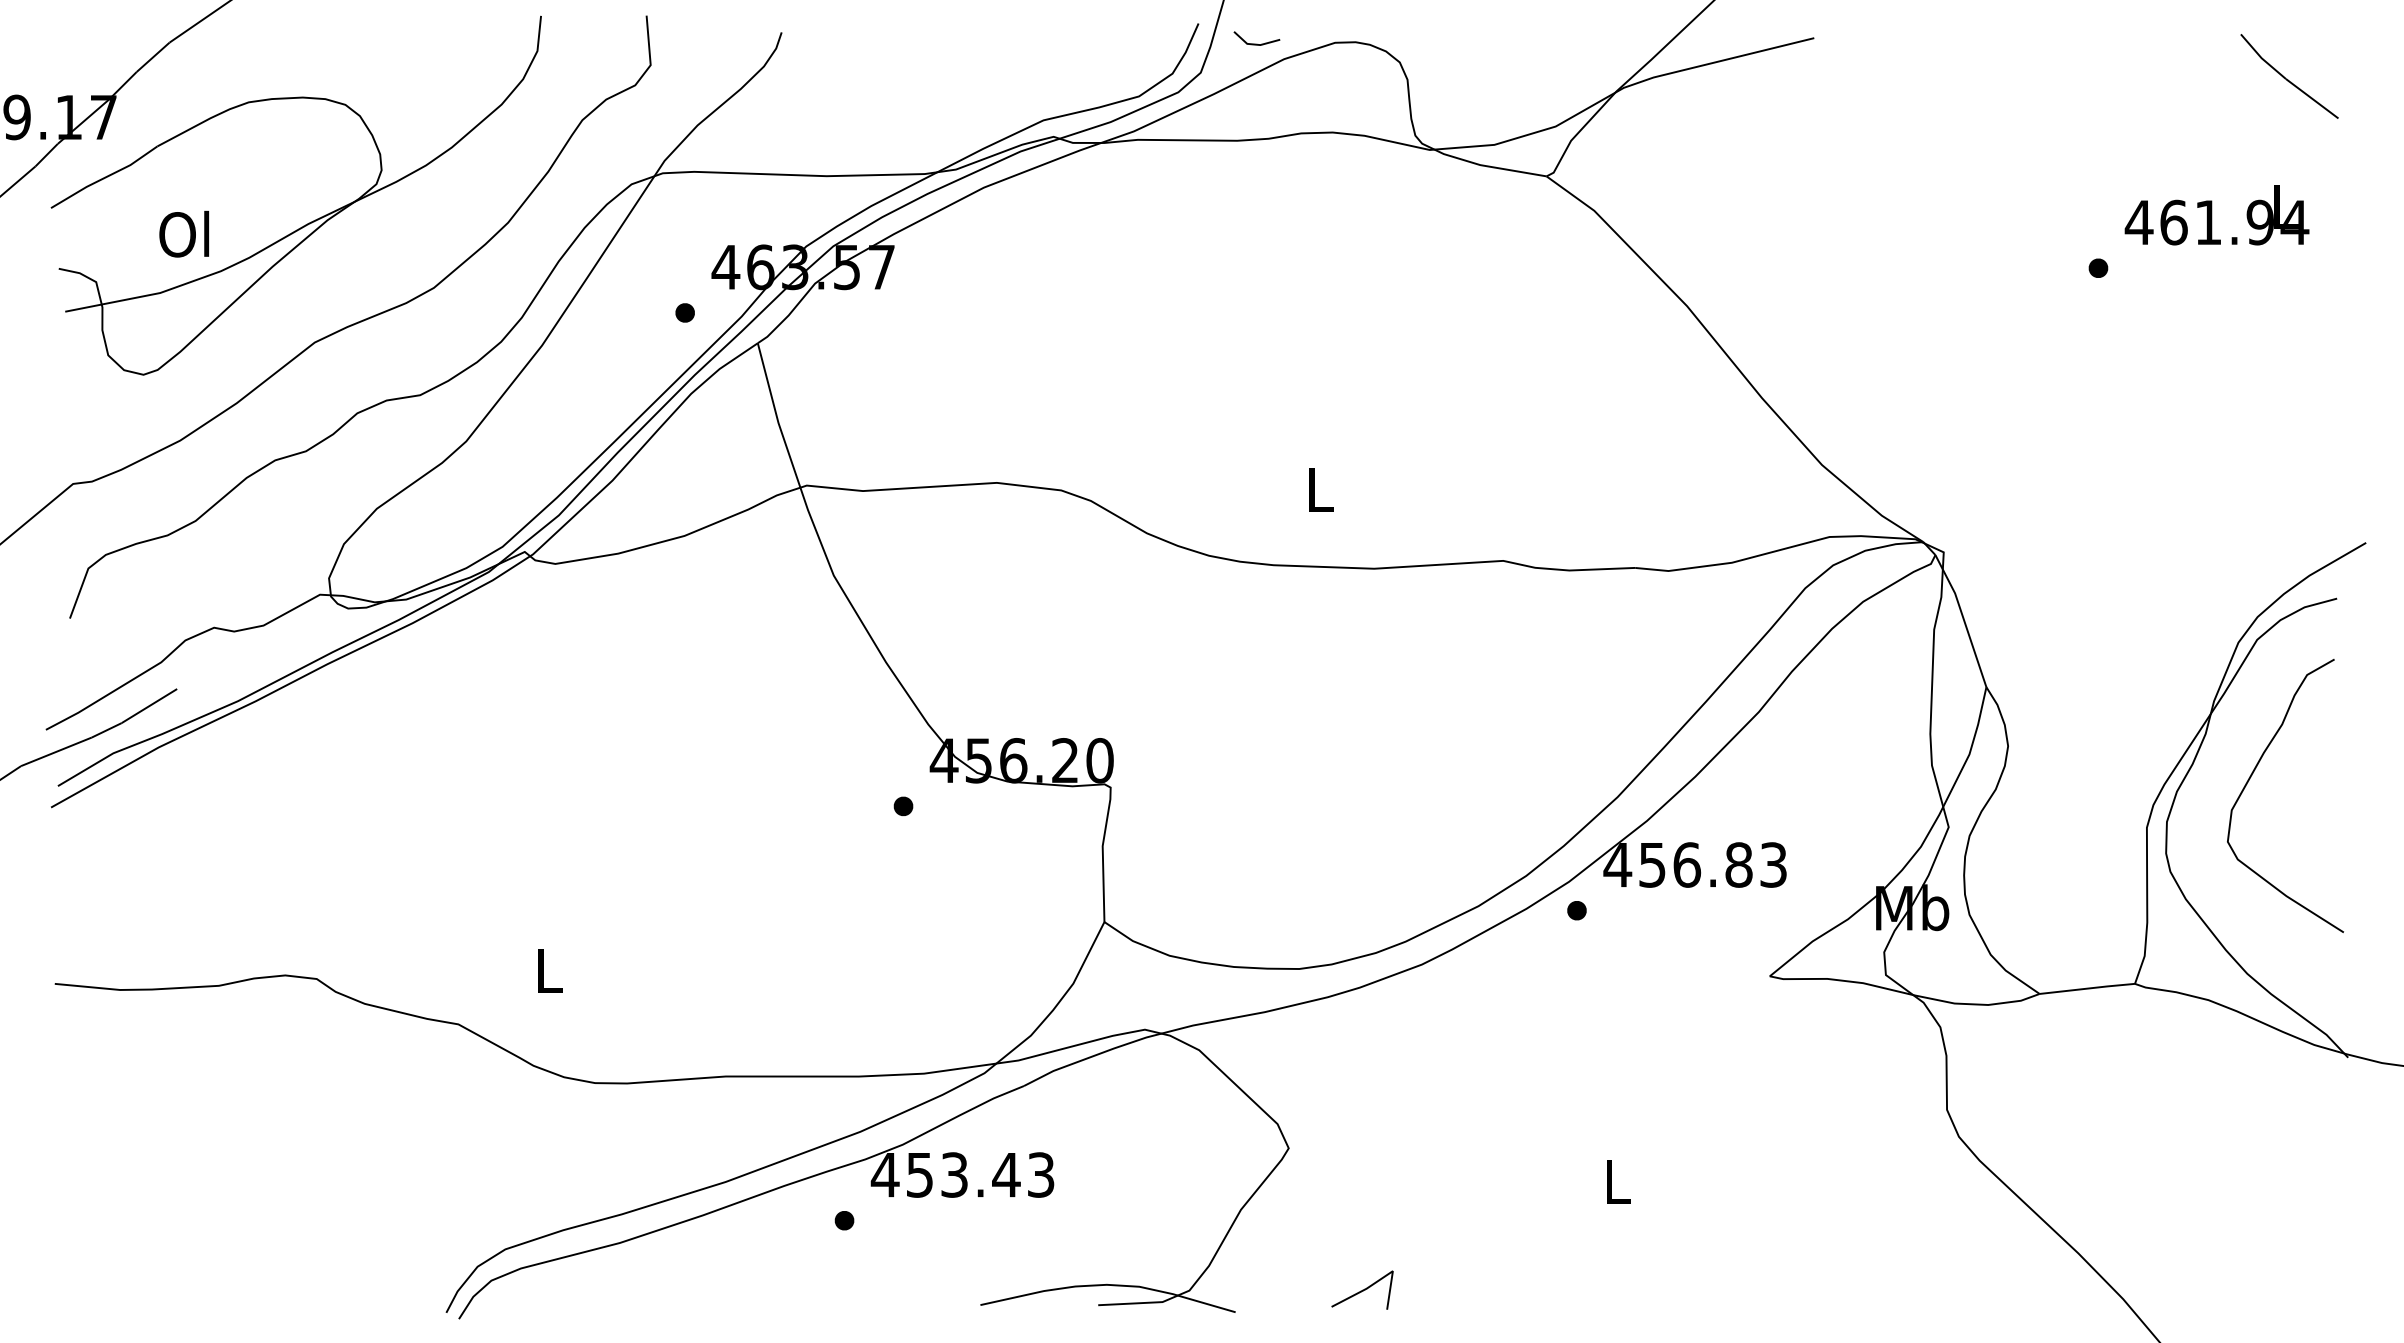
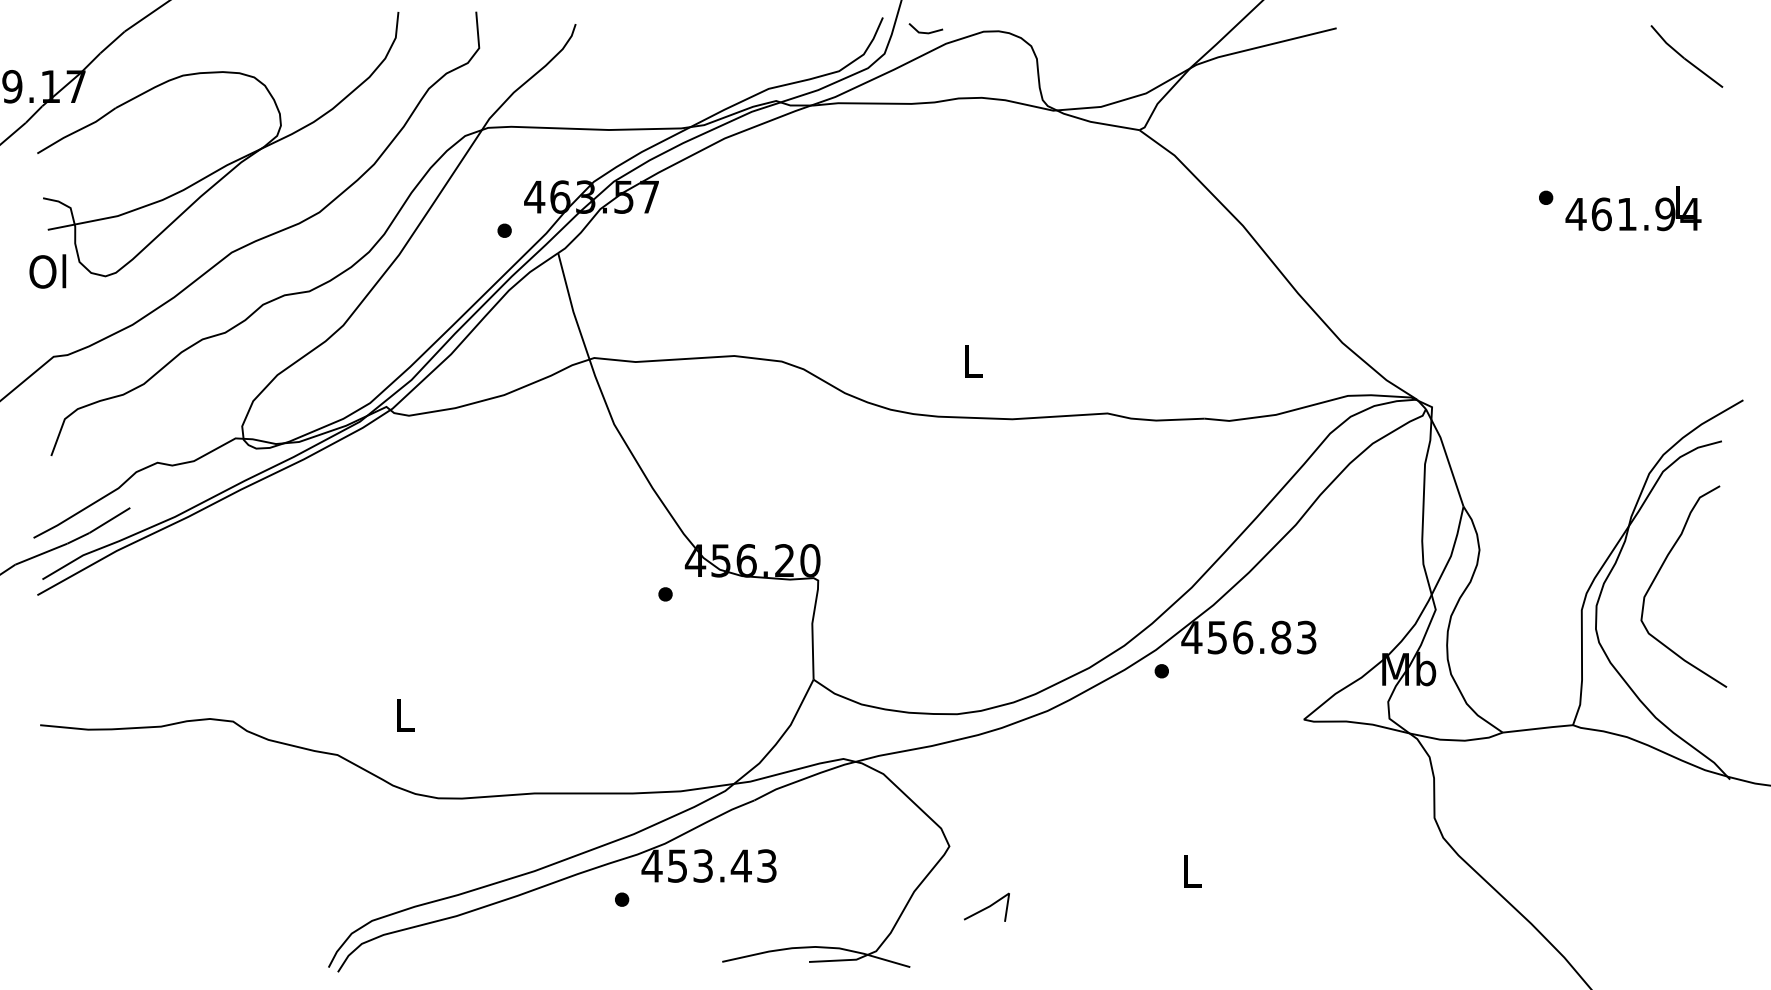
text: (2216, 215) -> (1633, 209), moved
text: (183, 233) -> (47, 270), moved
line: (1362, 1289) -> (986, 906), moved

